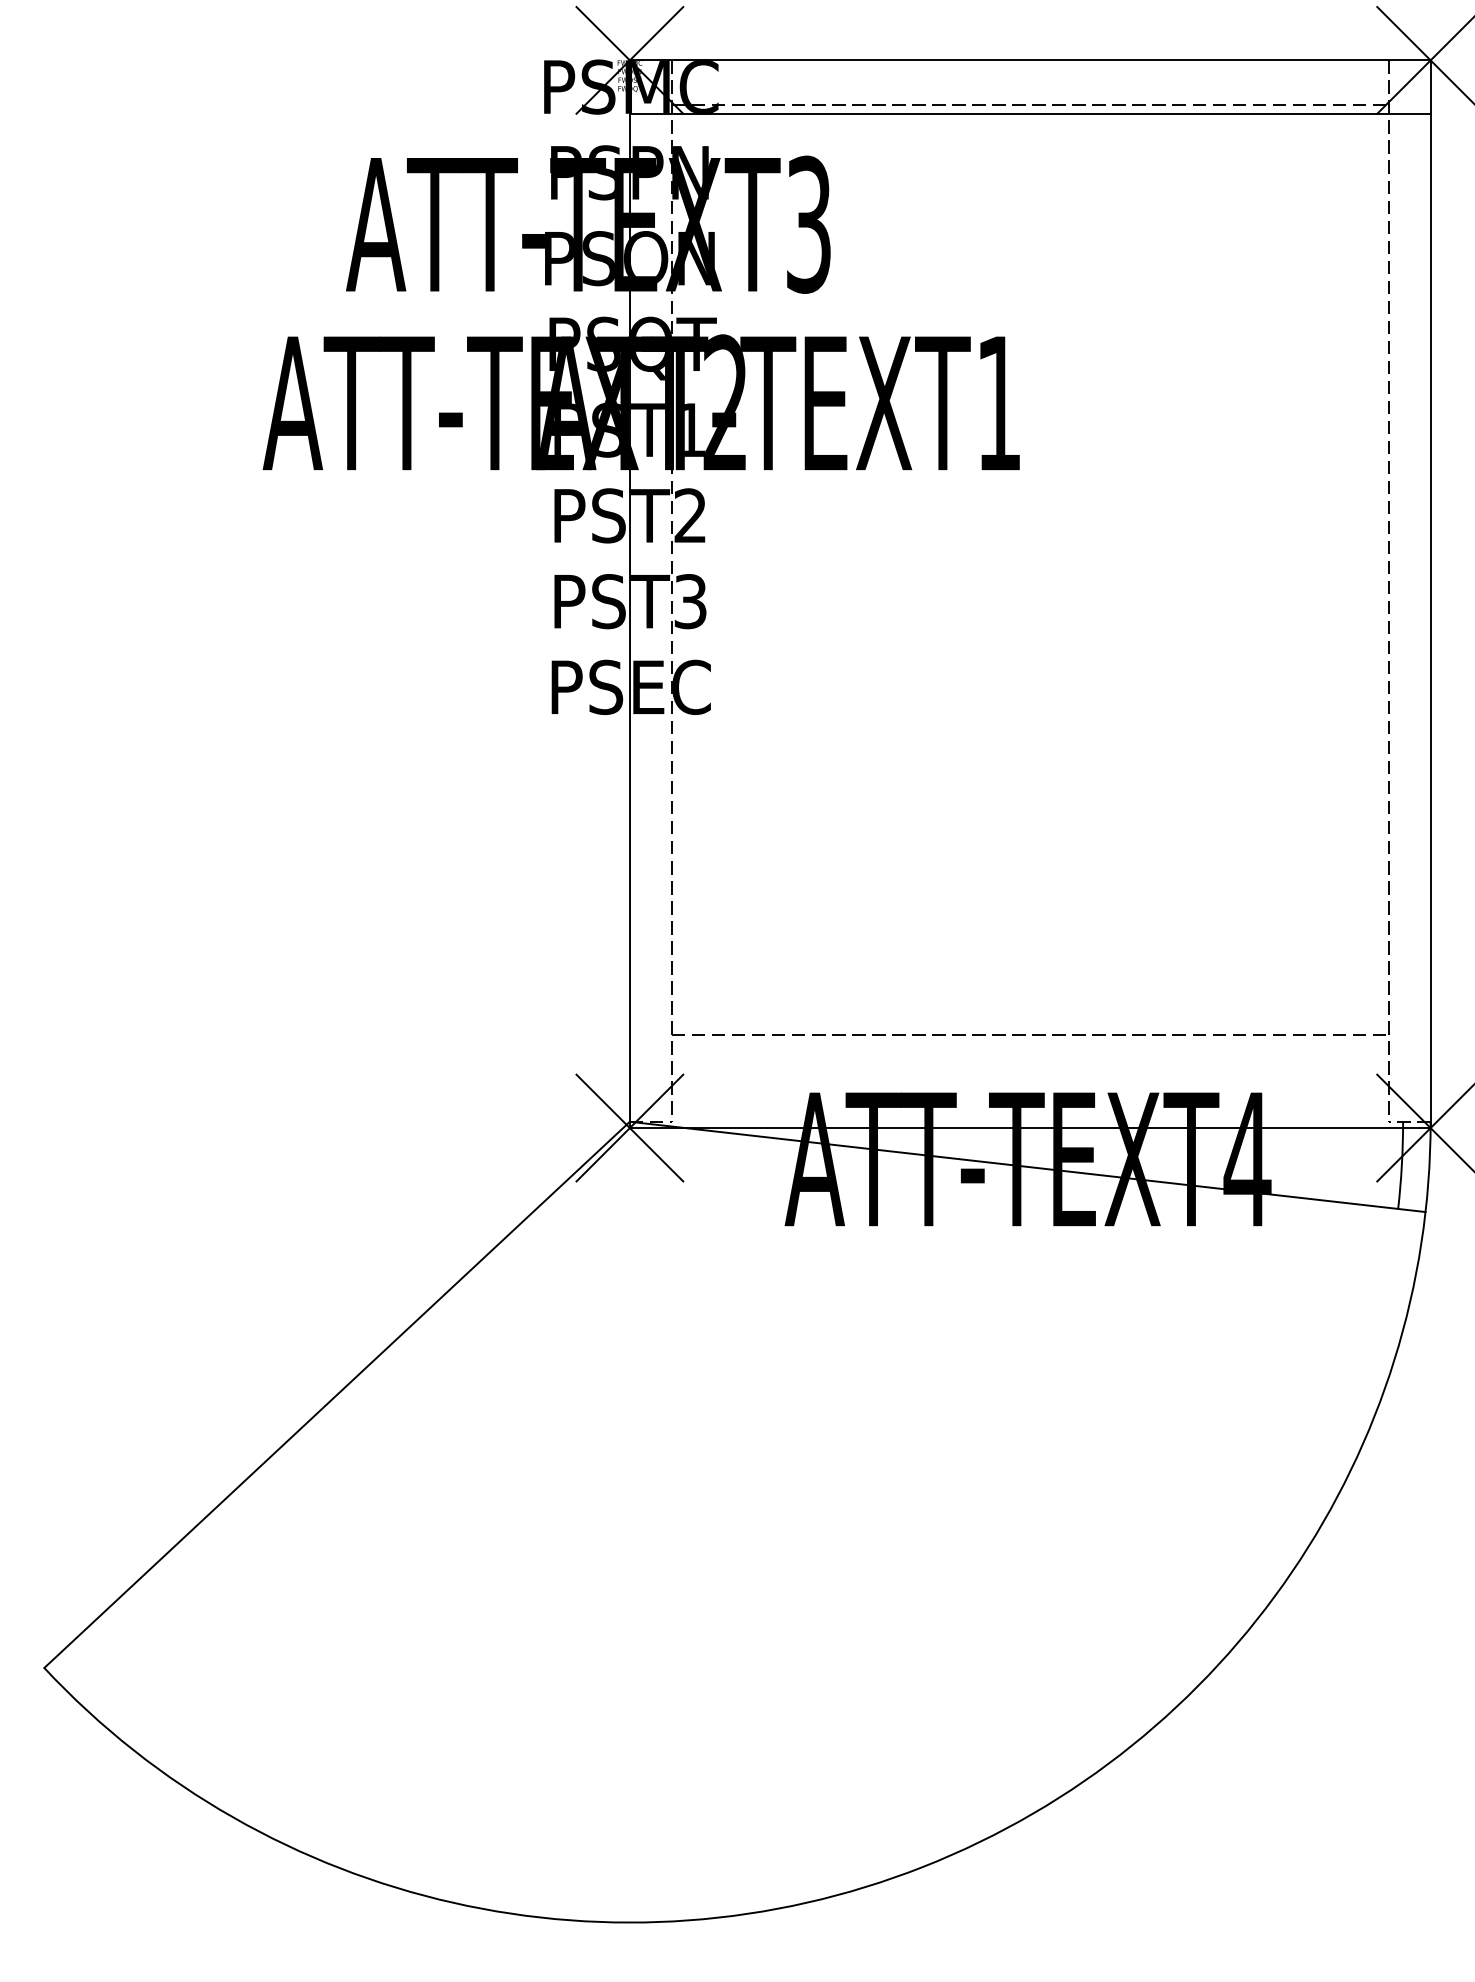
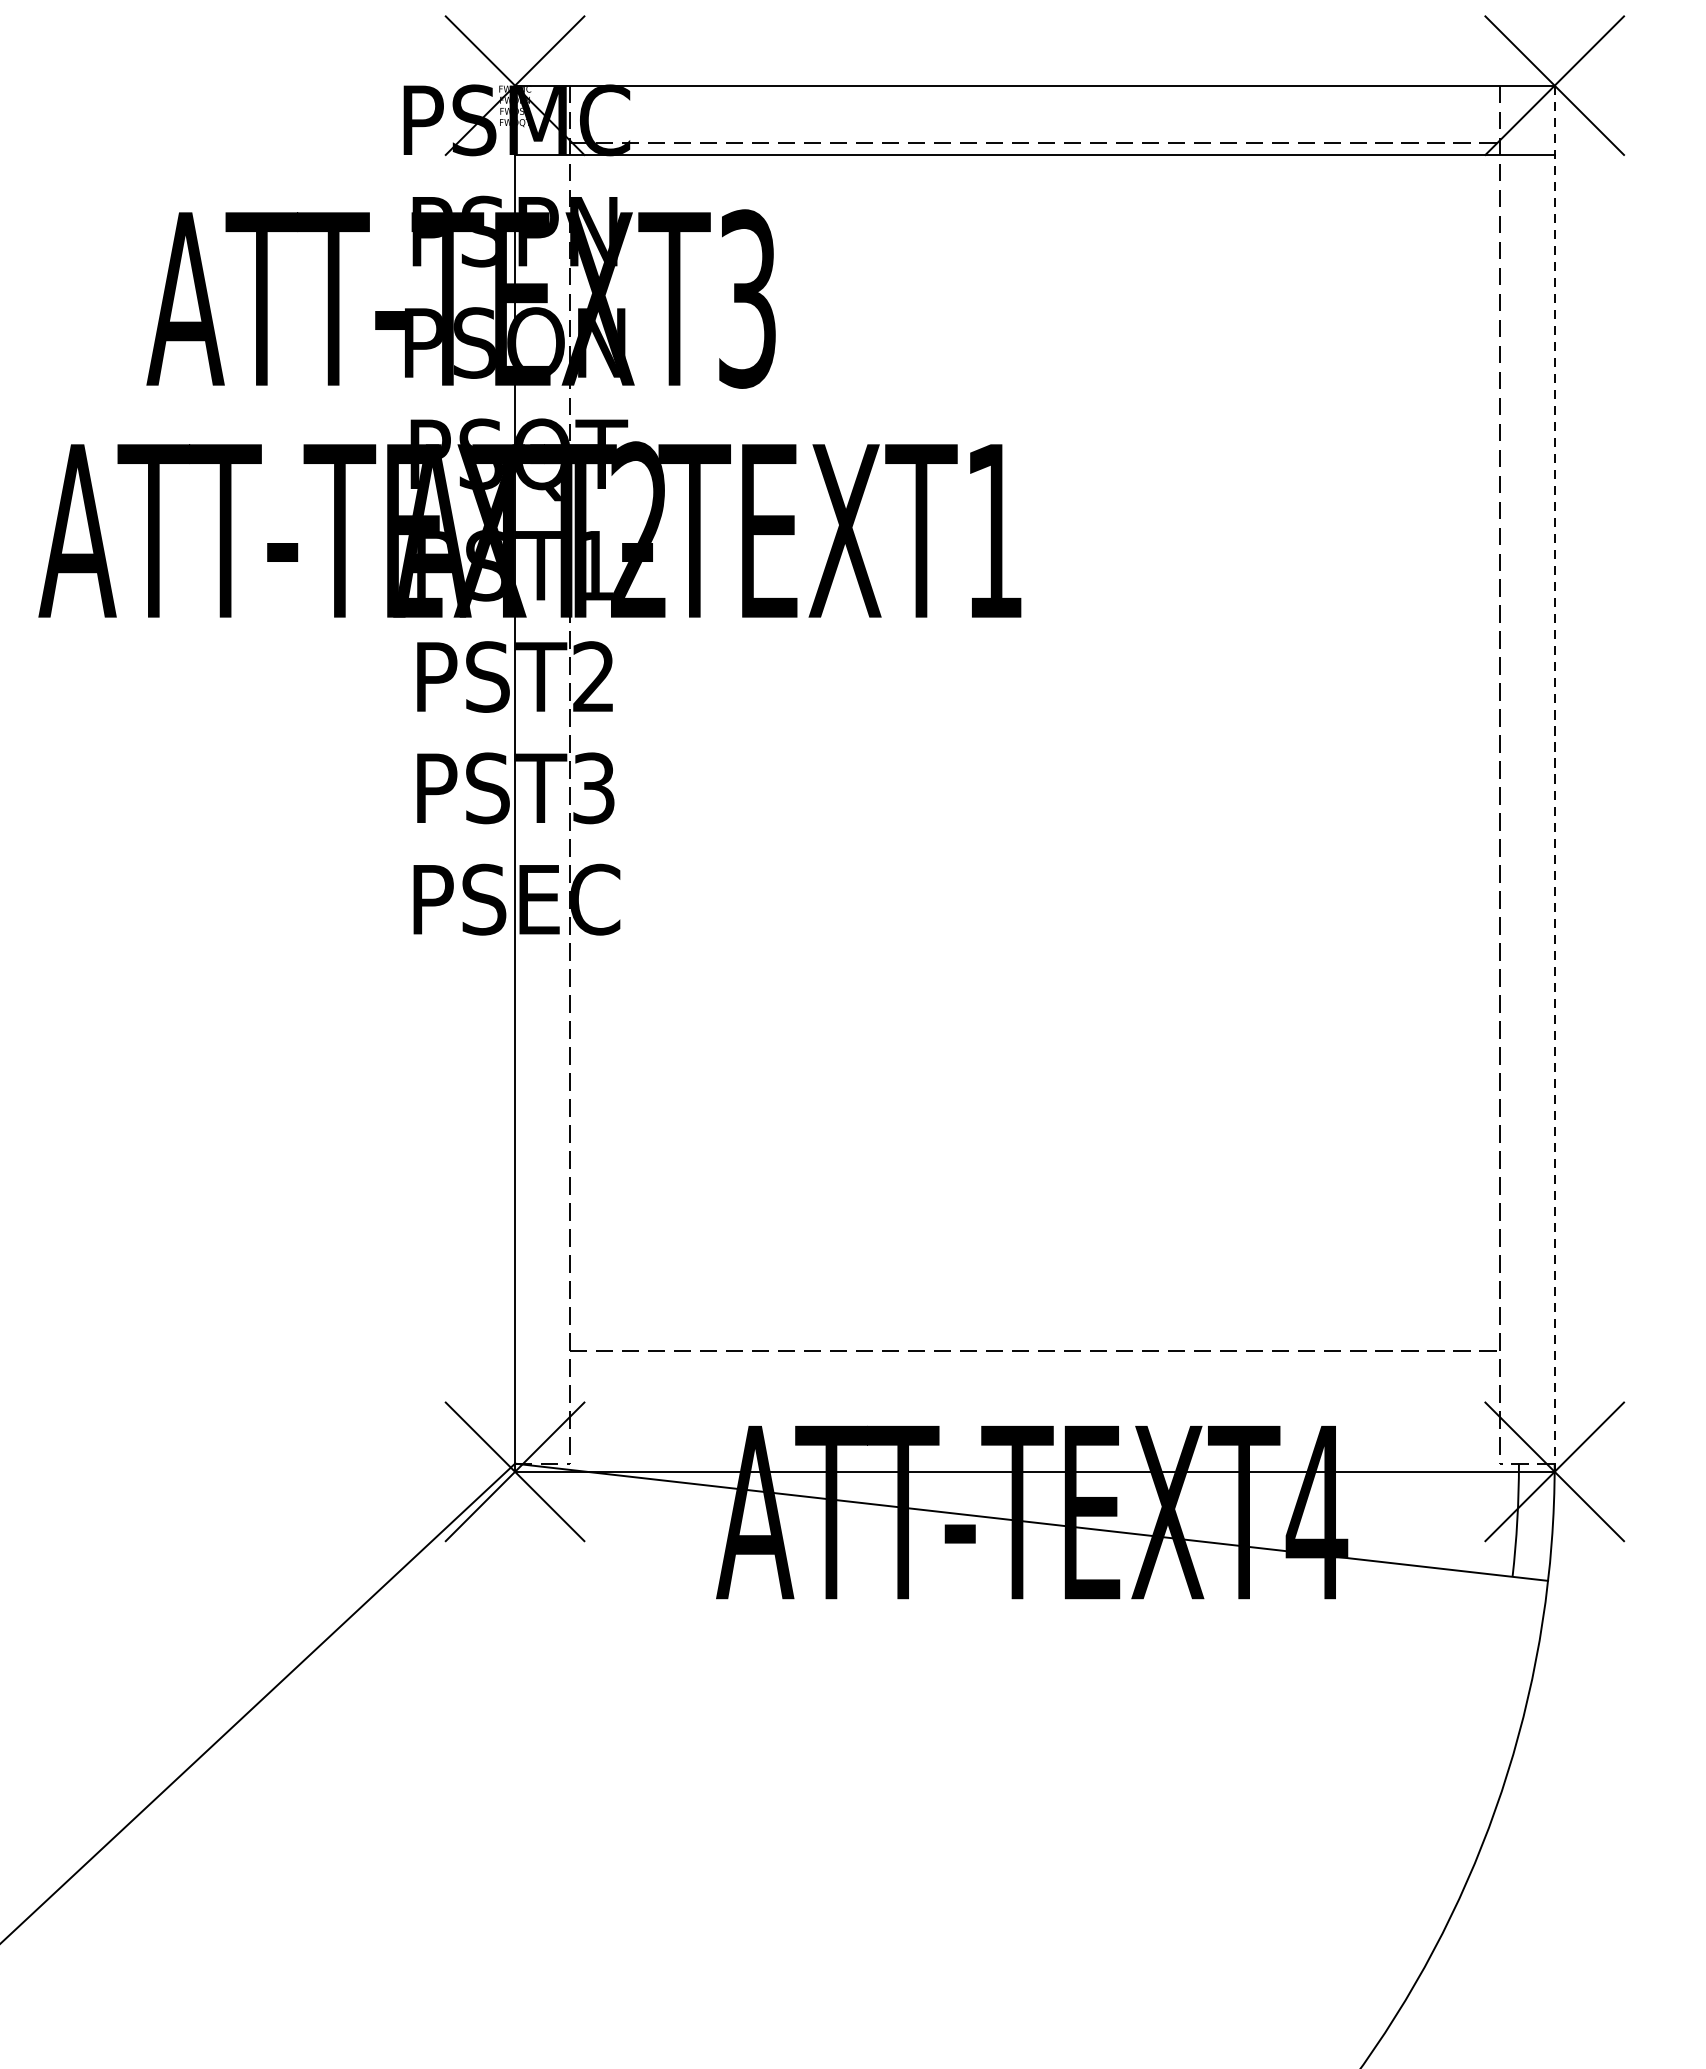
line: (1430, 594) -> (1554, 779), solid -> dashed

